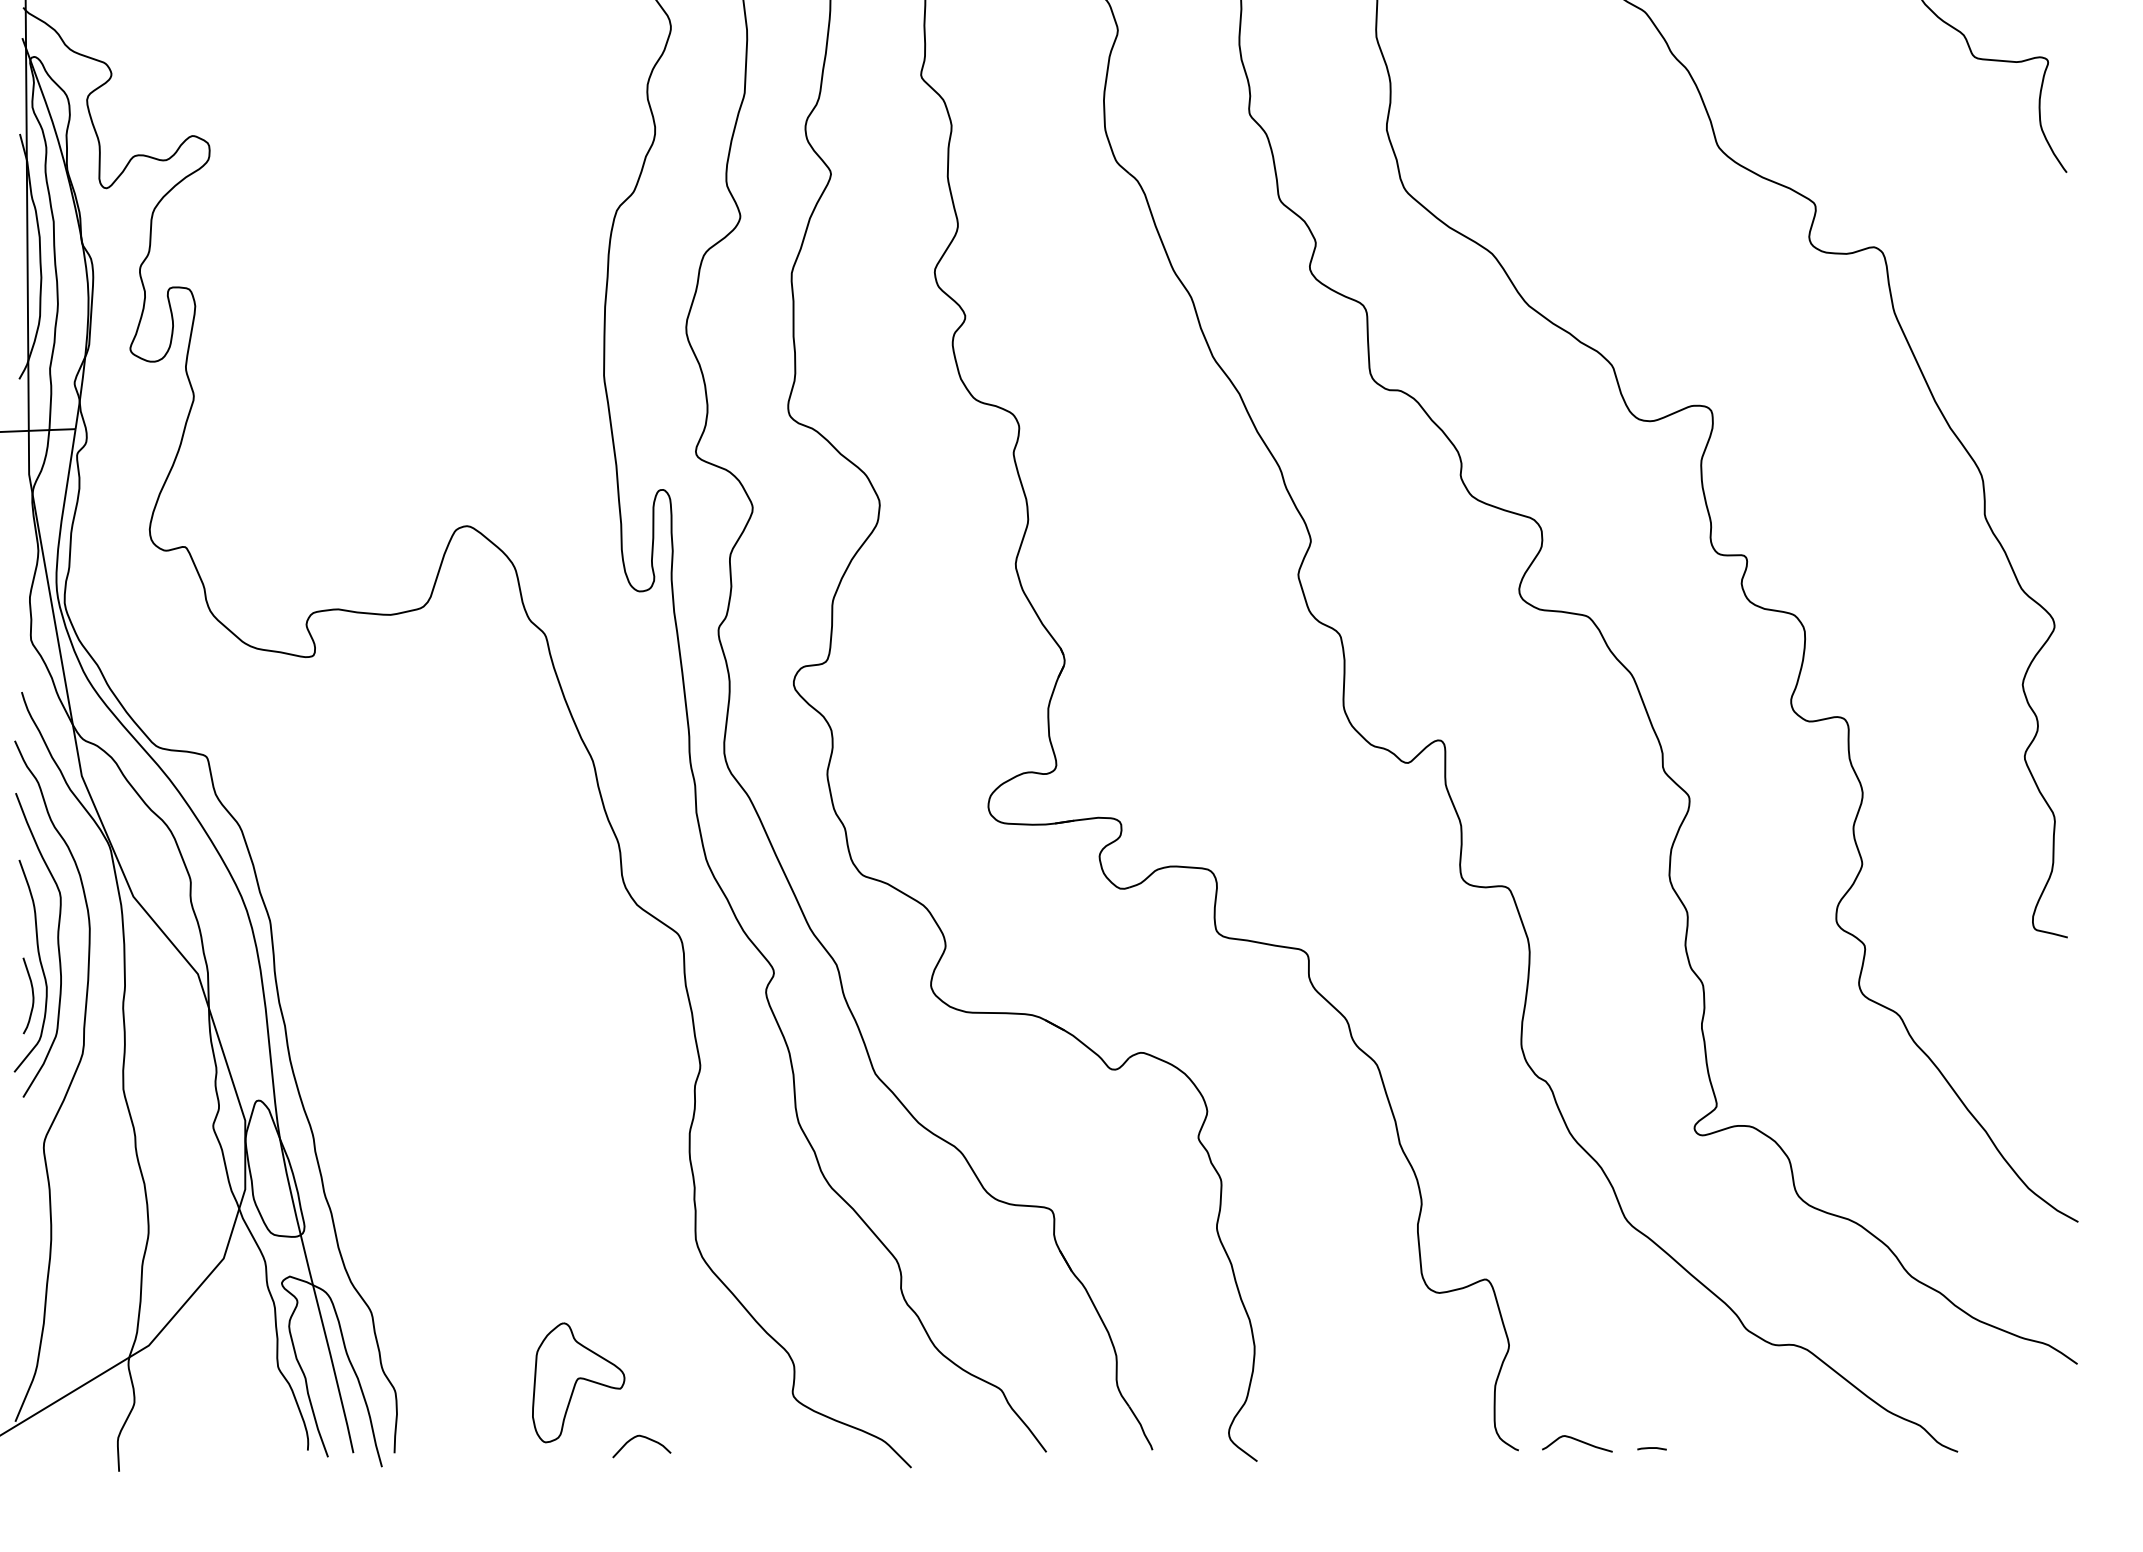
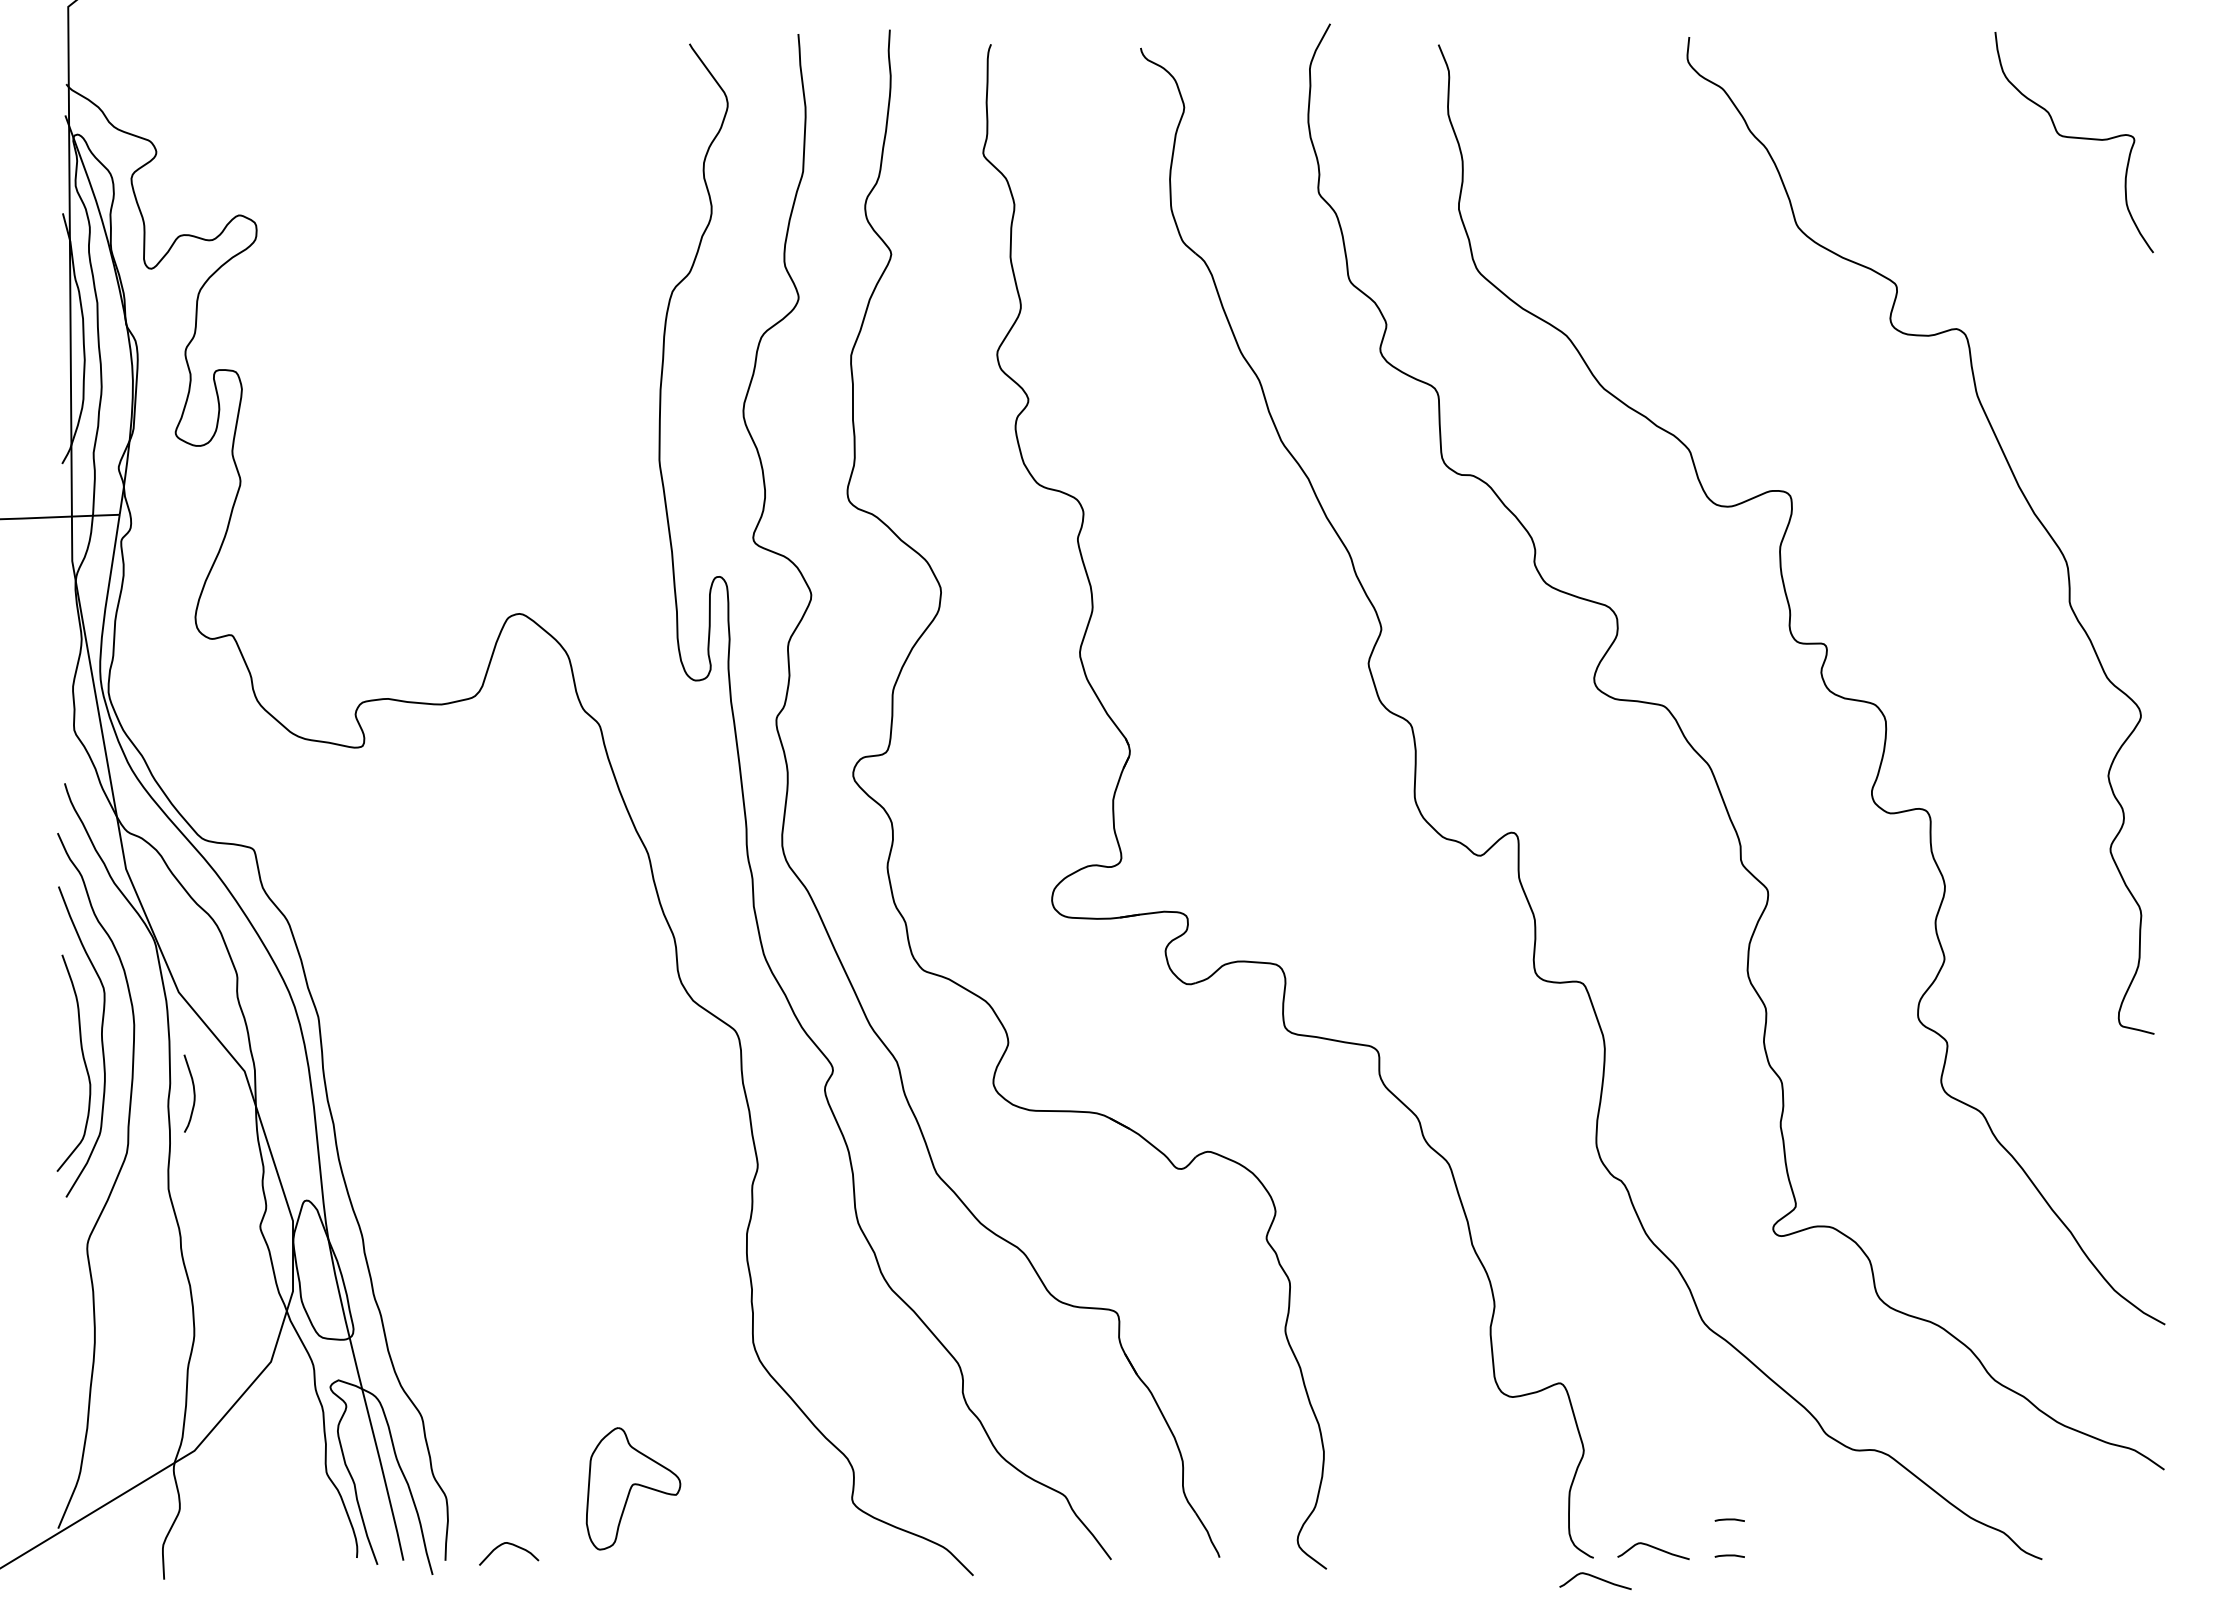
curve: (32, 995) -> (193, 1093), moved
line: (1651, 1412) -> (1729, 1519), added
curve: (645, 1438) -> (512, 1545), moved
curve: (1520, 1470) -> (1595, 1578), added

